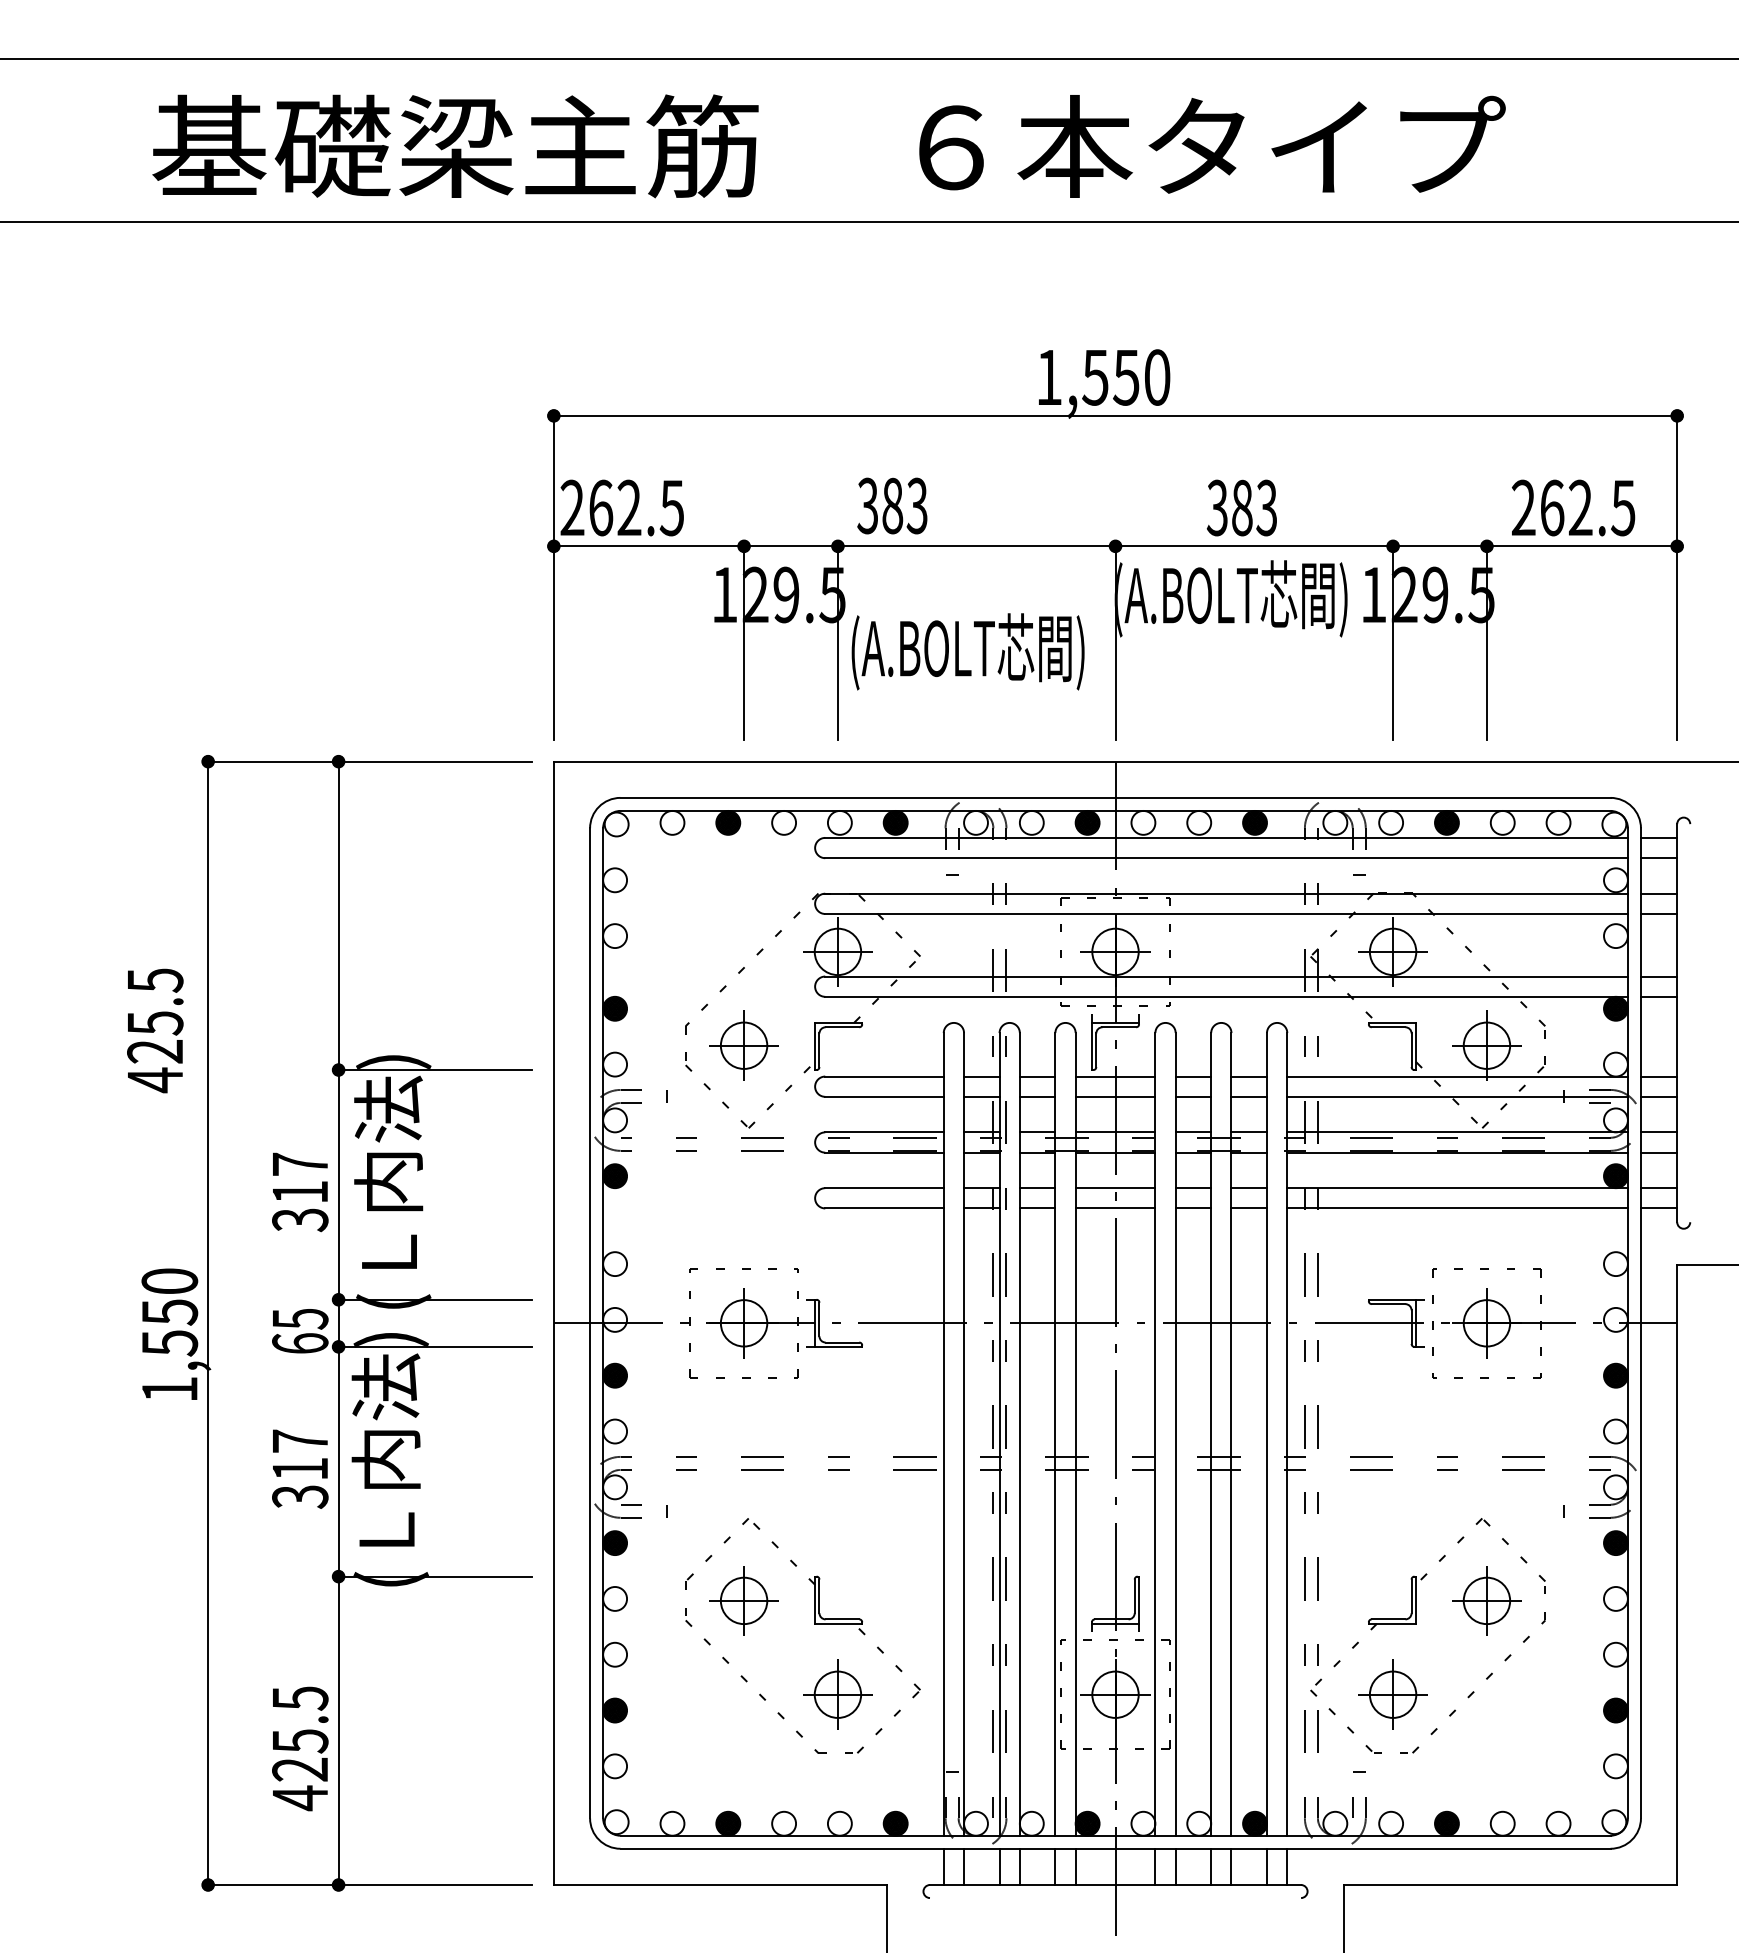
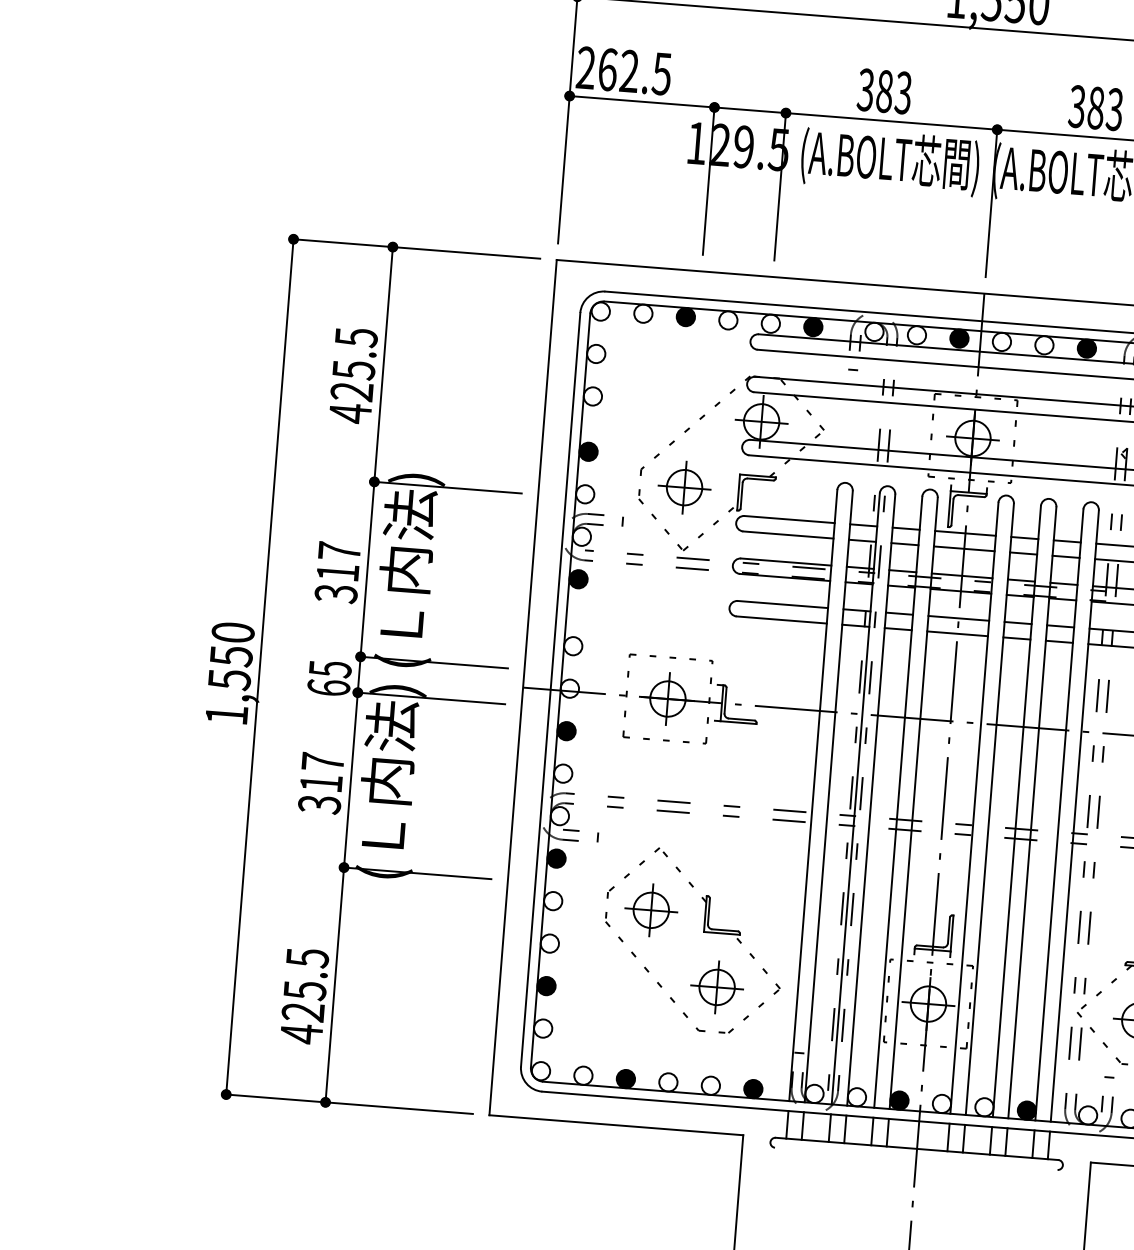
text: (892, 505) -> (884, 91), moved
text: (967, 651) -> (889, 161), moved
text: (155, 1030) -> (353, 375), moved

